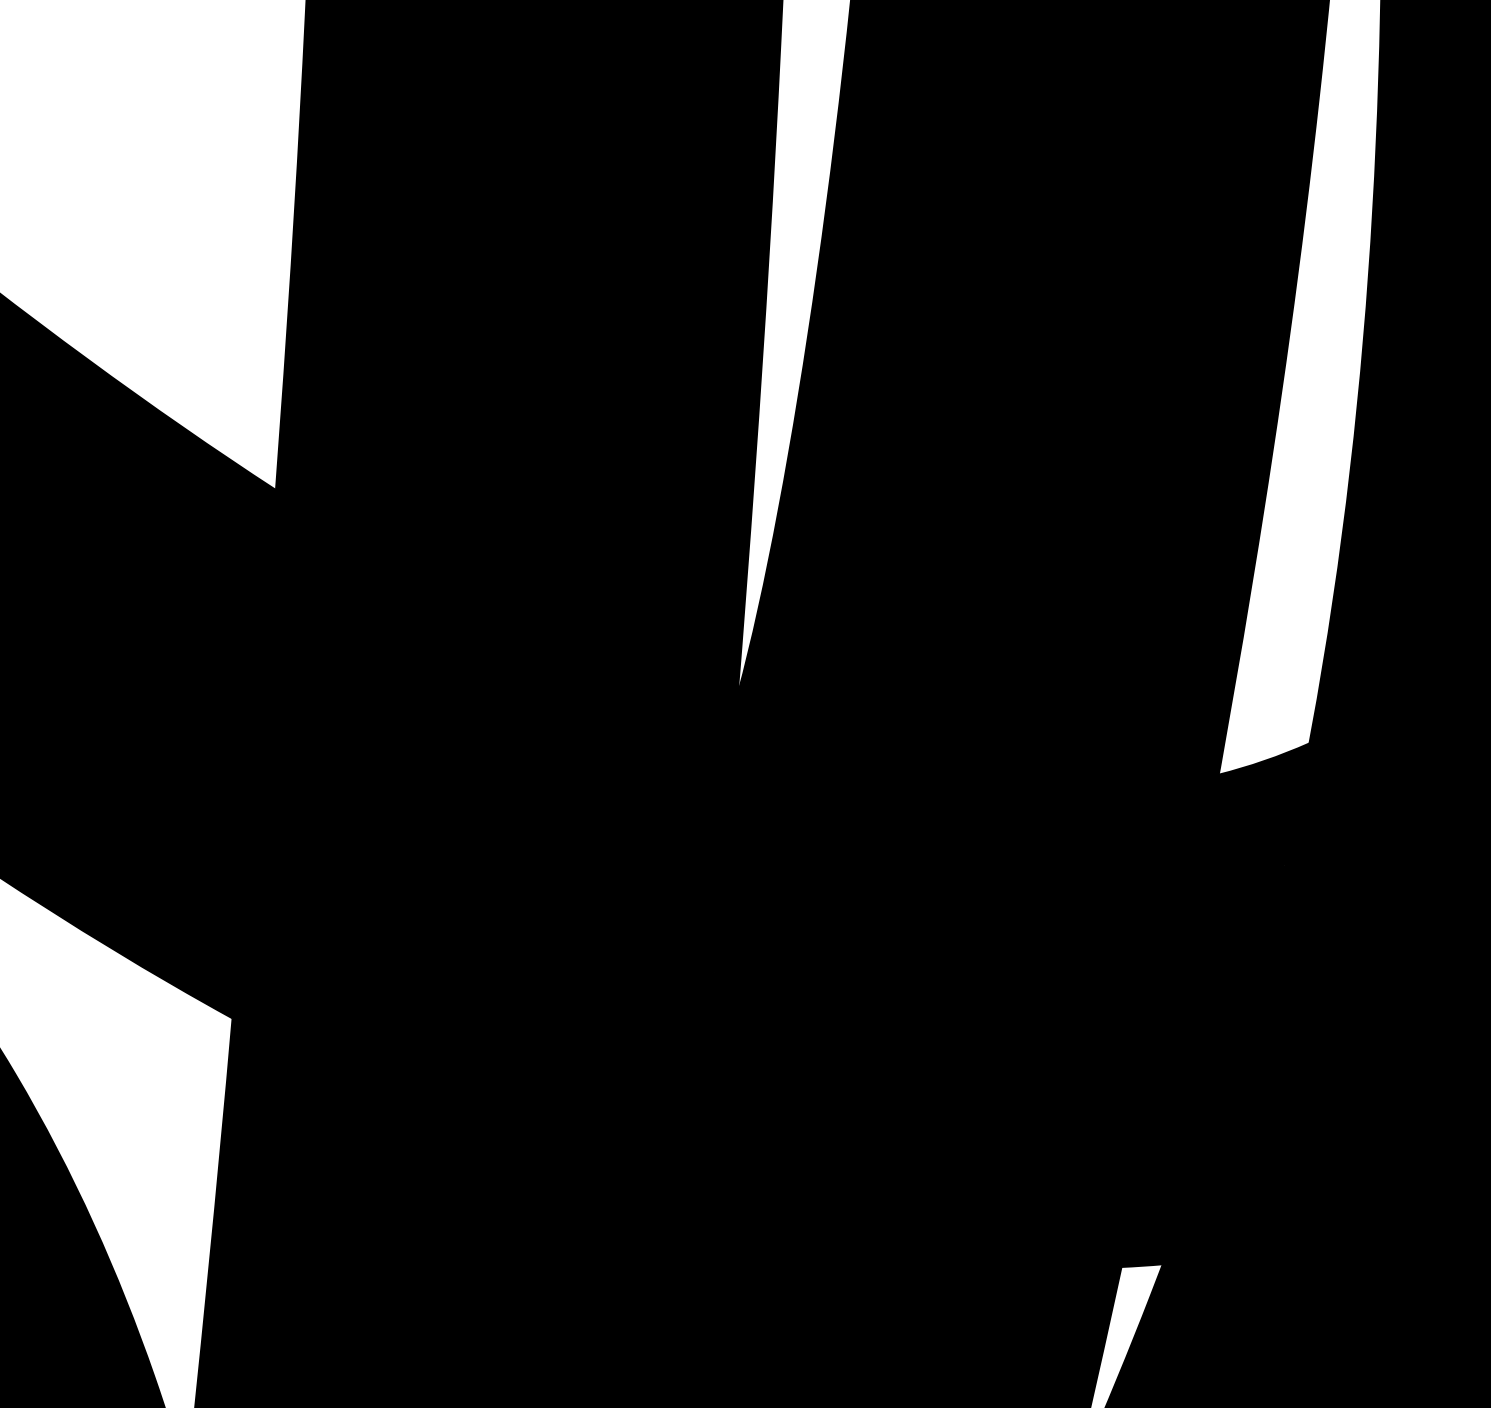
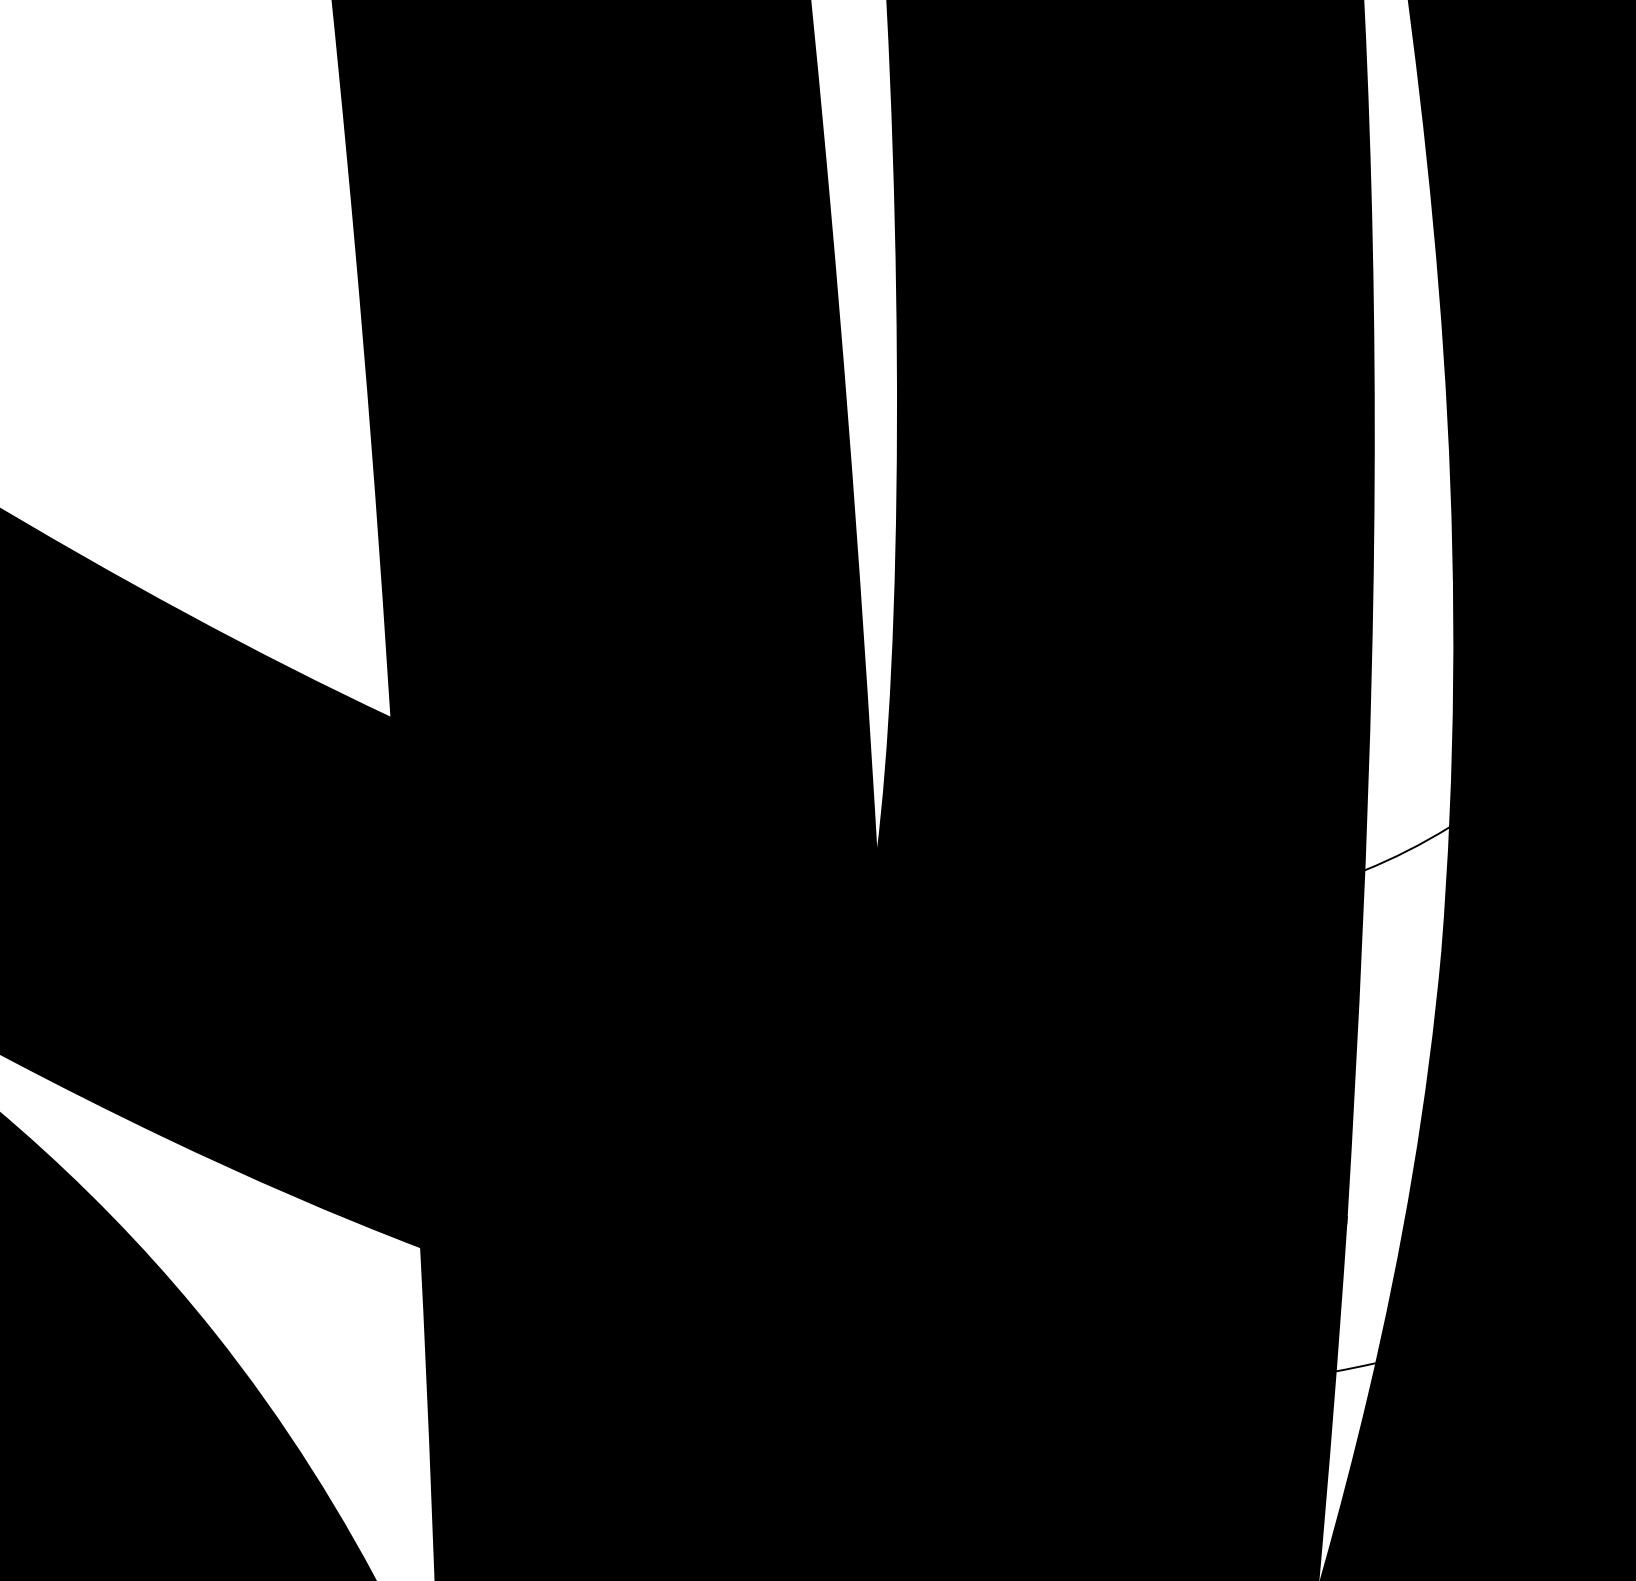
fill: (1215, 1004) -> (1392, 1098), removed

